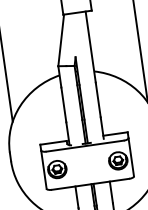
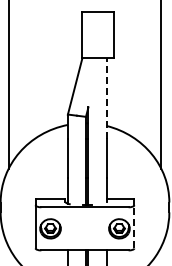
line: (90, 47) -> (106, 98), solid -> dashed
line: (131, 156) -> (134, 226), solid -> dashed

